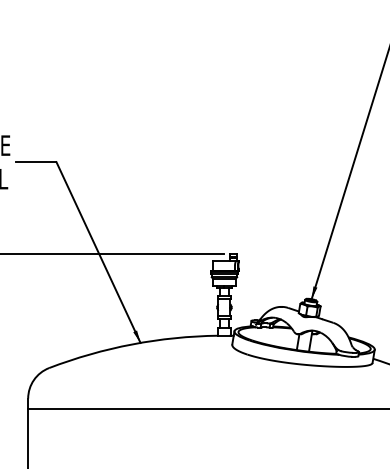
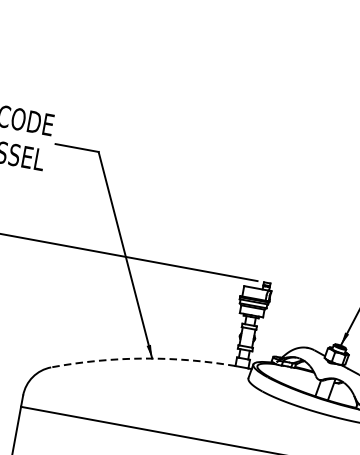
arc: (132, 344) -> (143, 358), solid -> dashed

